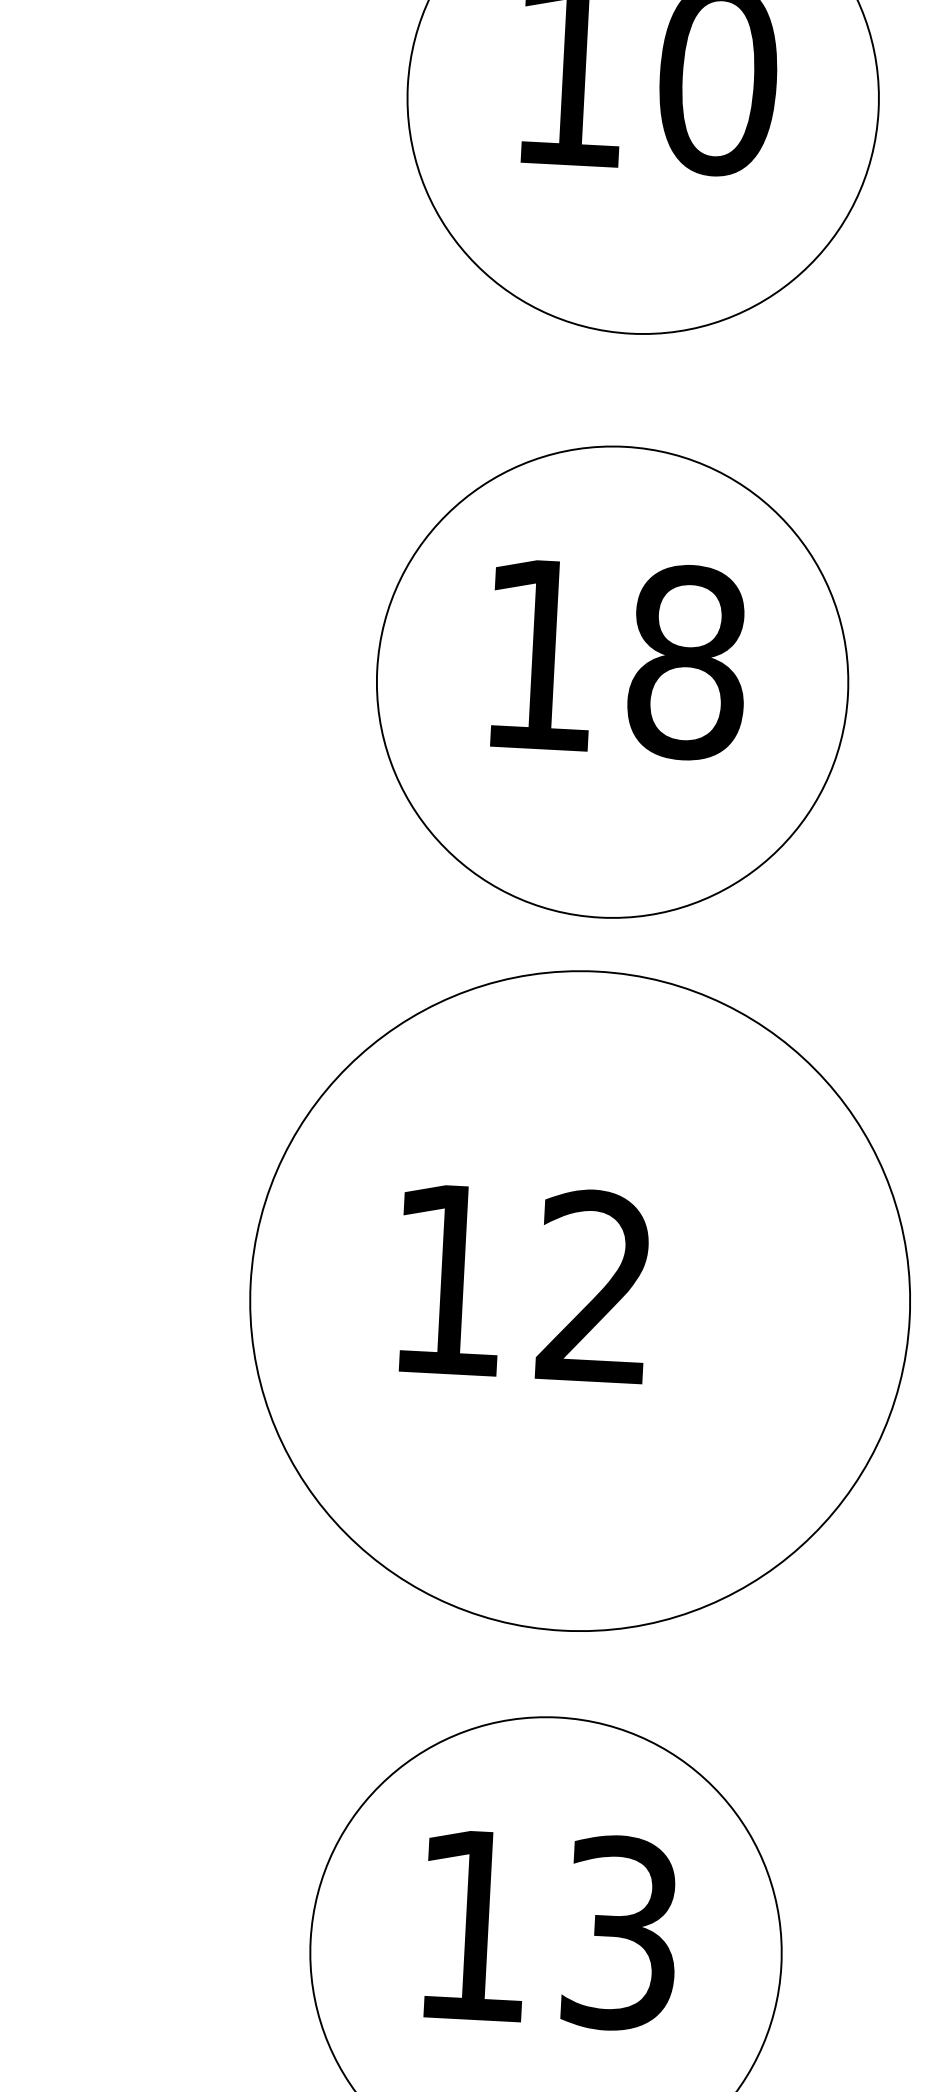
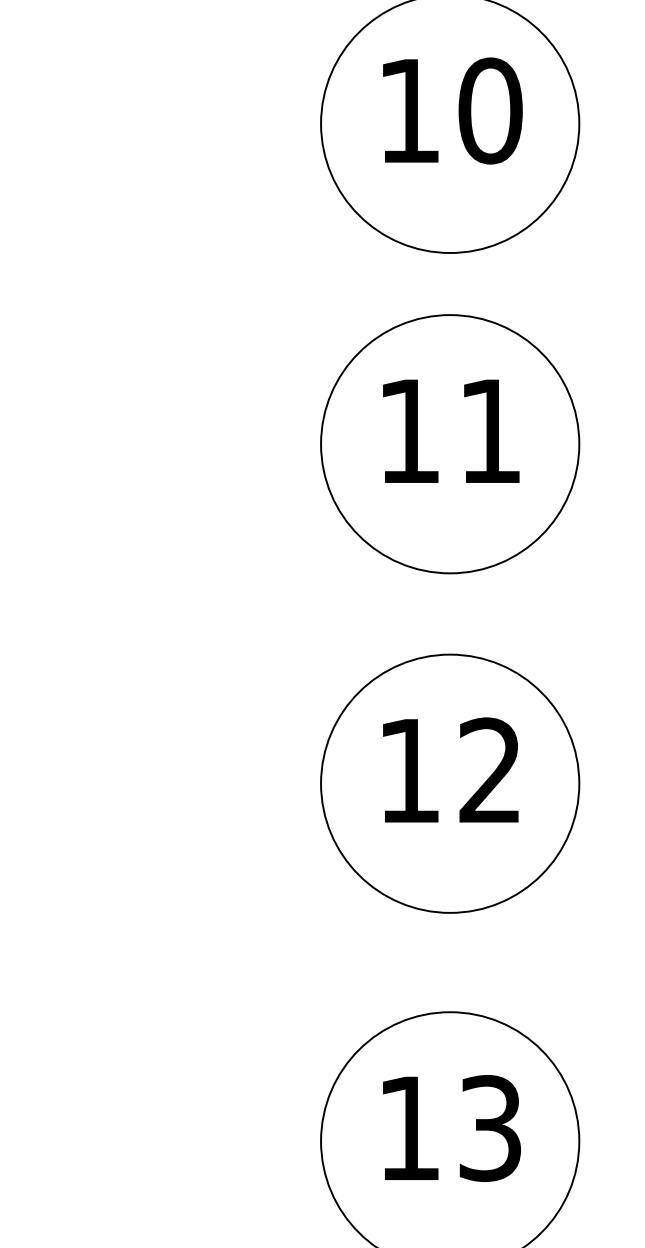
text: (687, 661) -> (490, 430), 18 -> 11
text: (523, 1281) -> (450, 769), moved
circle: (580, 1300) -> (450, 783), size x0.71

